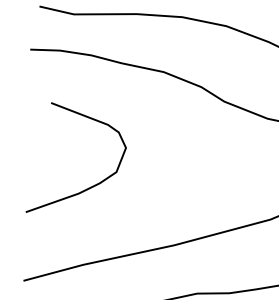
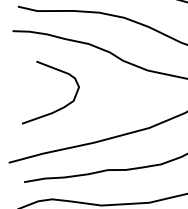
curve: (91, 185) -> (59, 108), moved

